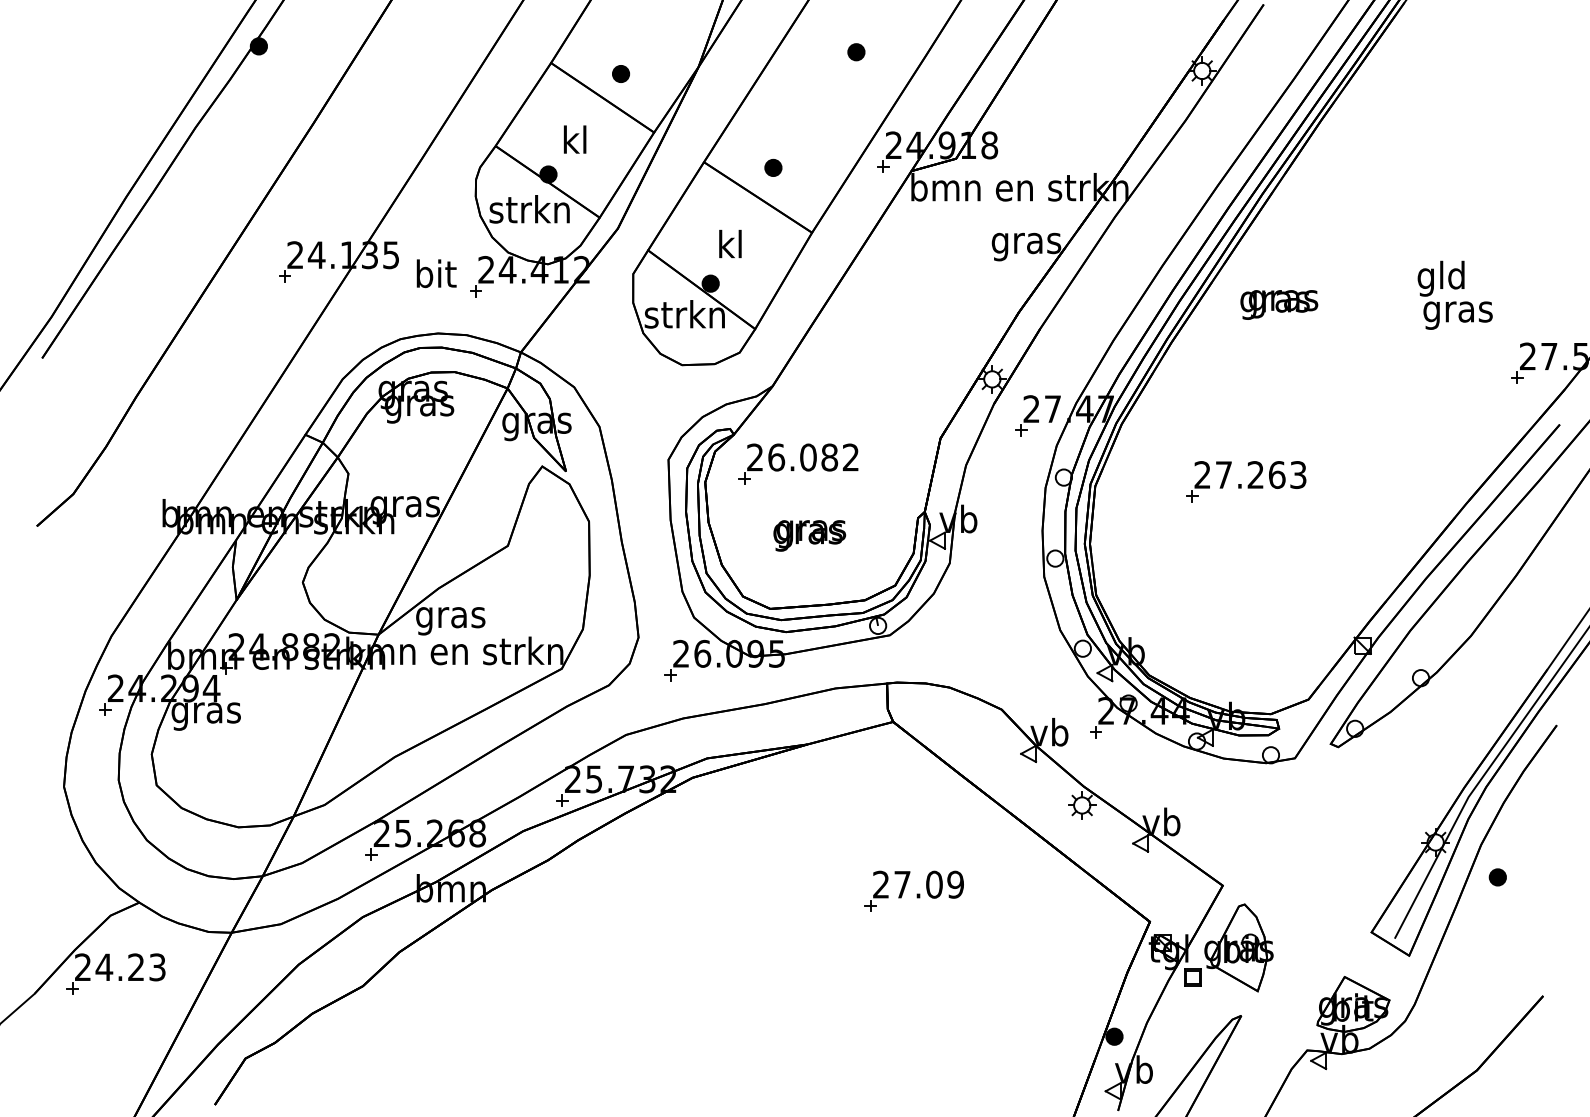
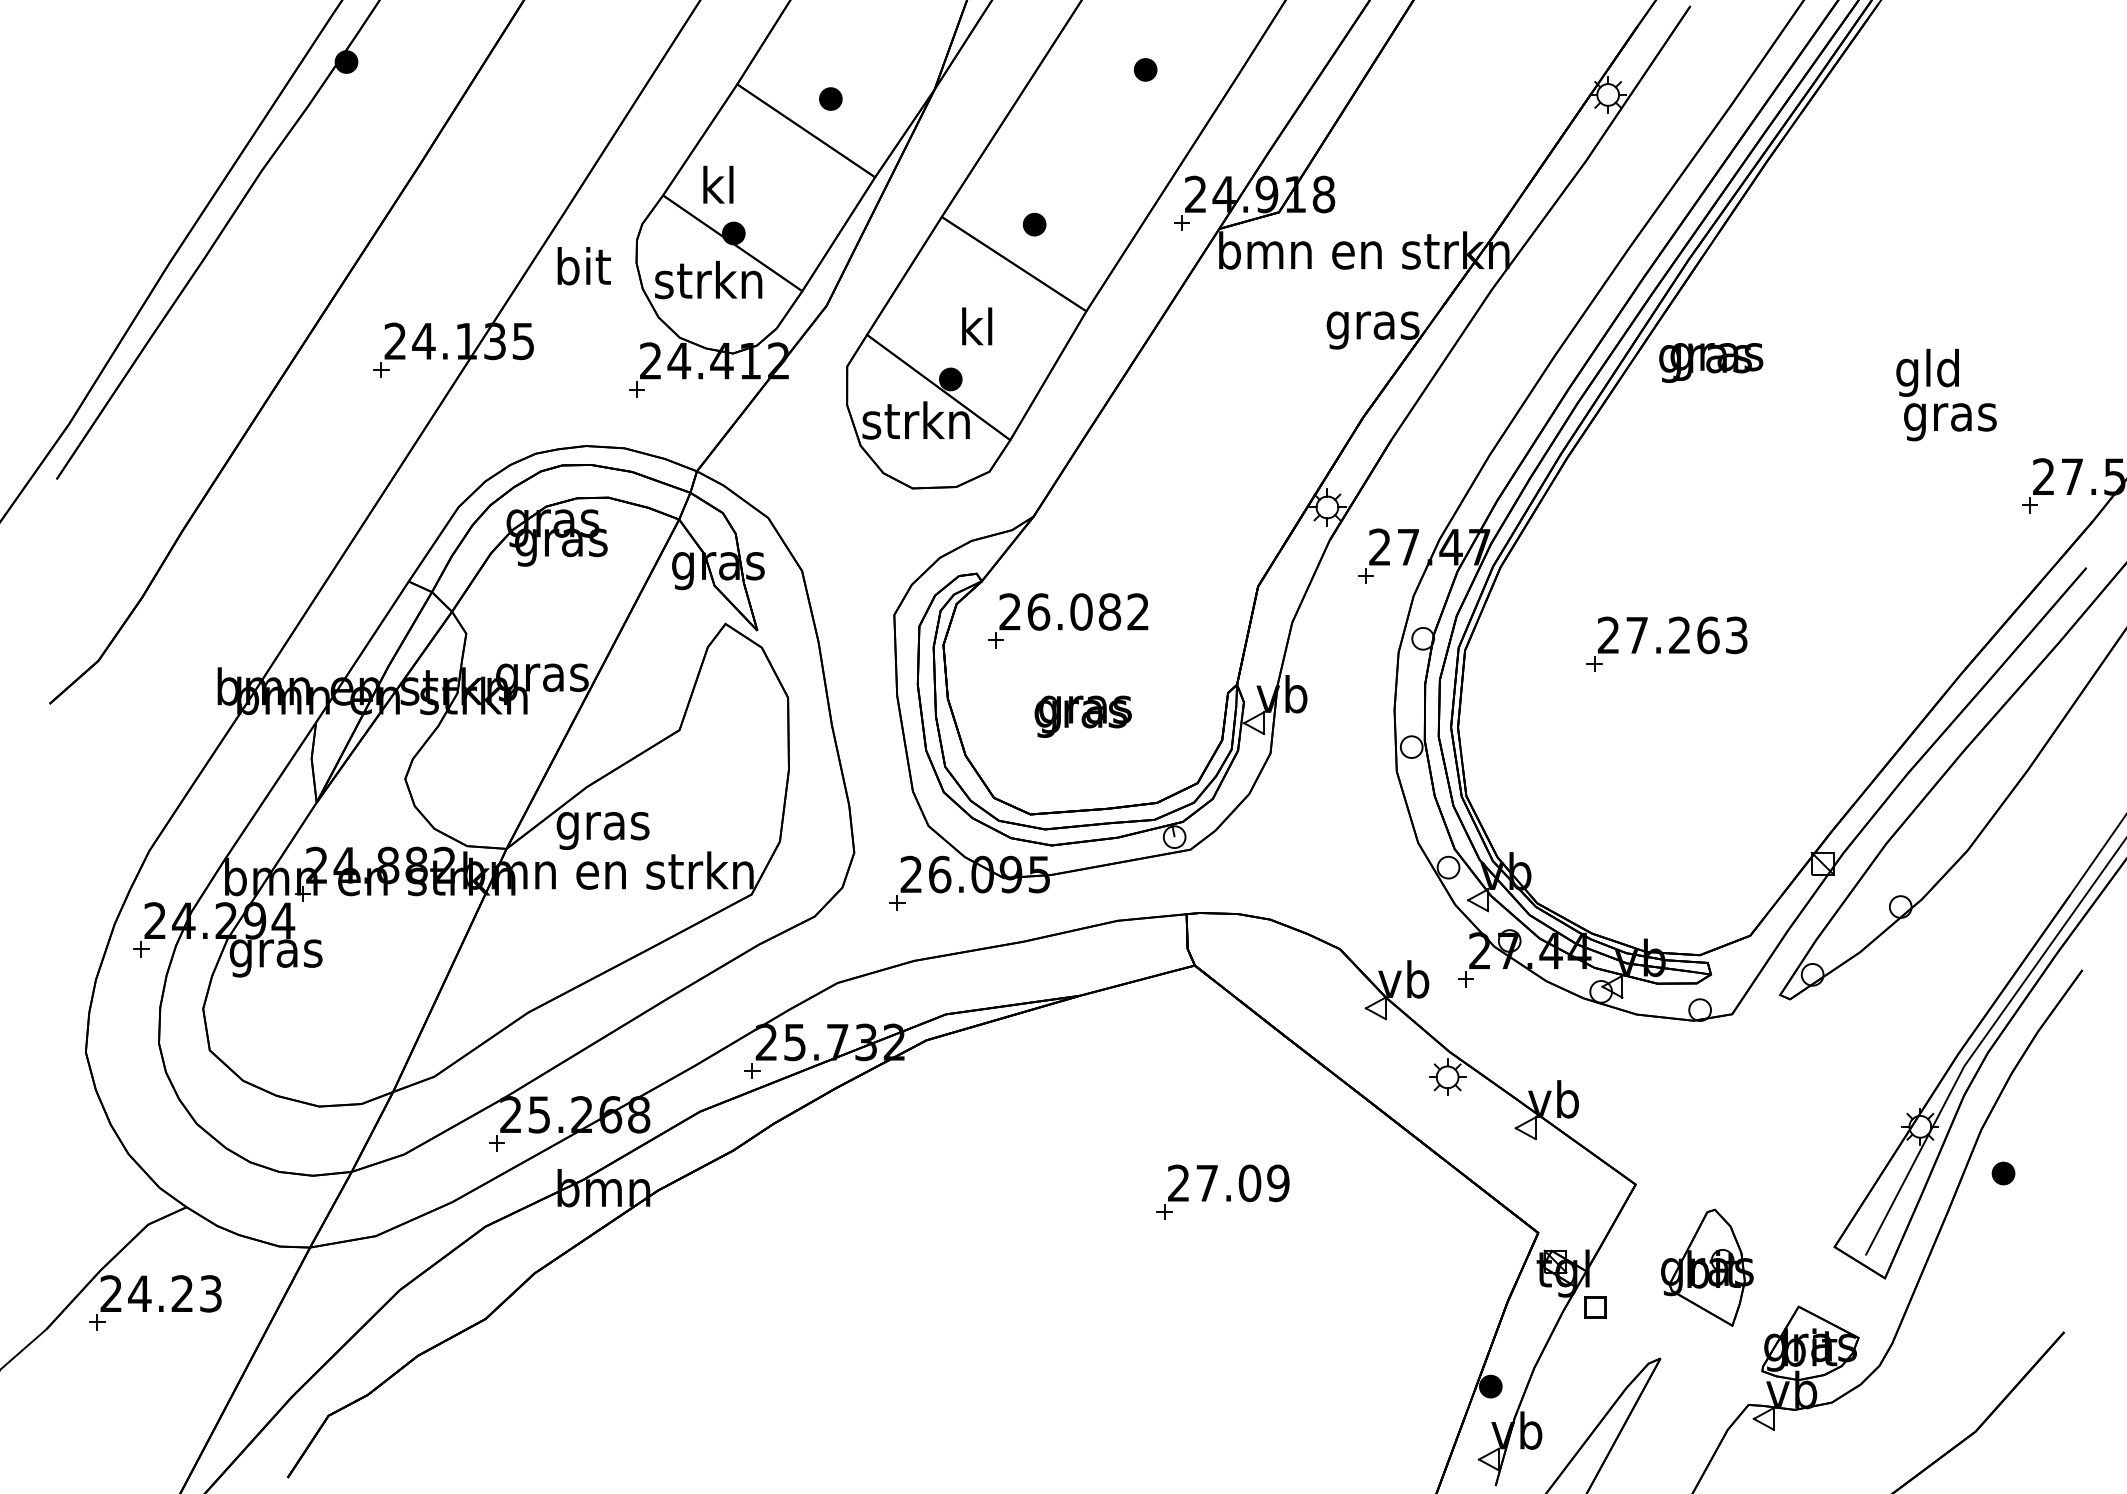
text: (575, 139) -> (718, 184), moved
text: (436, 274) -> (583, 266), moved
text: (1279, 304) -> (1711, 362), moved
part: (1239, 947) -> (1707, 1267), moved

